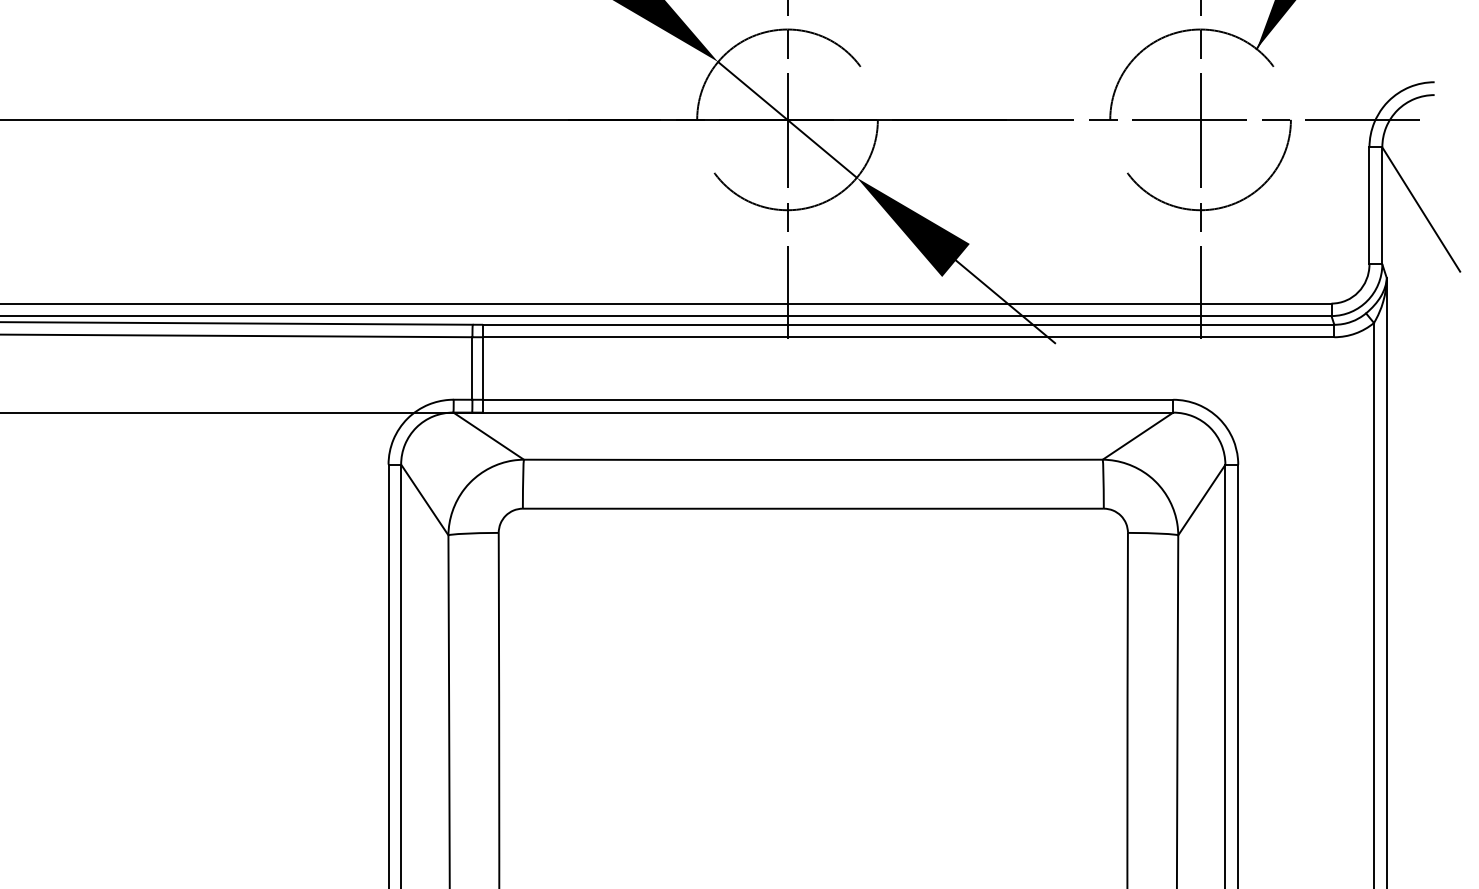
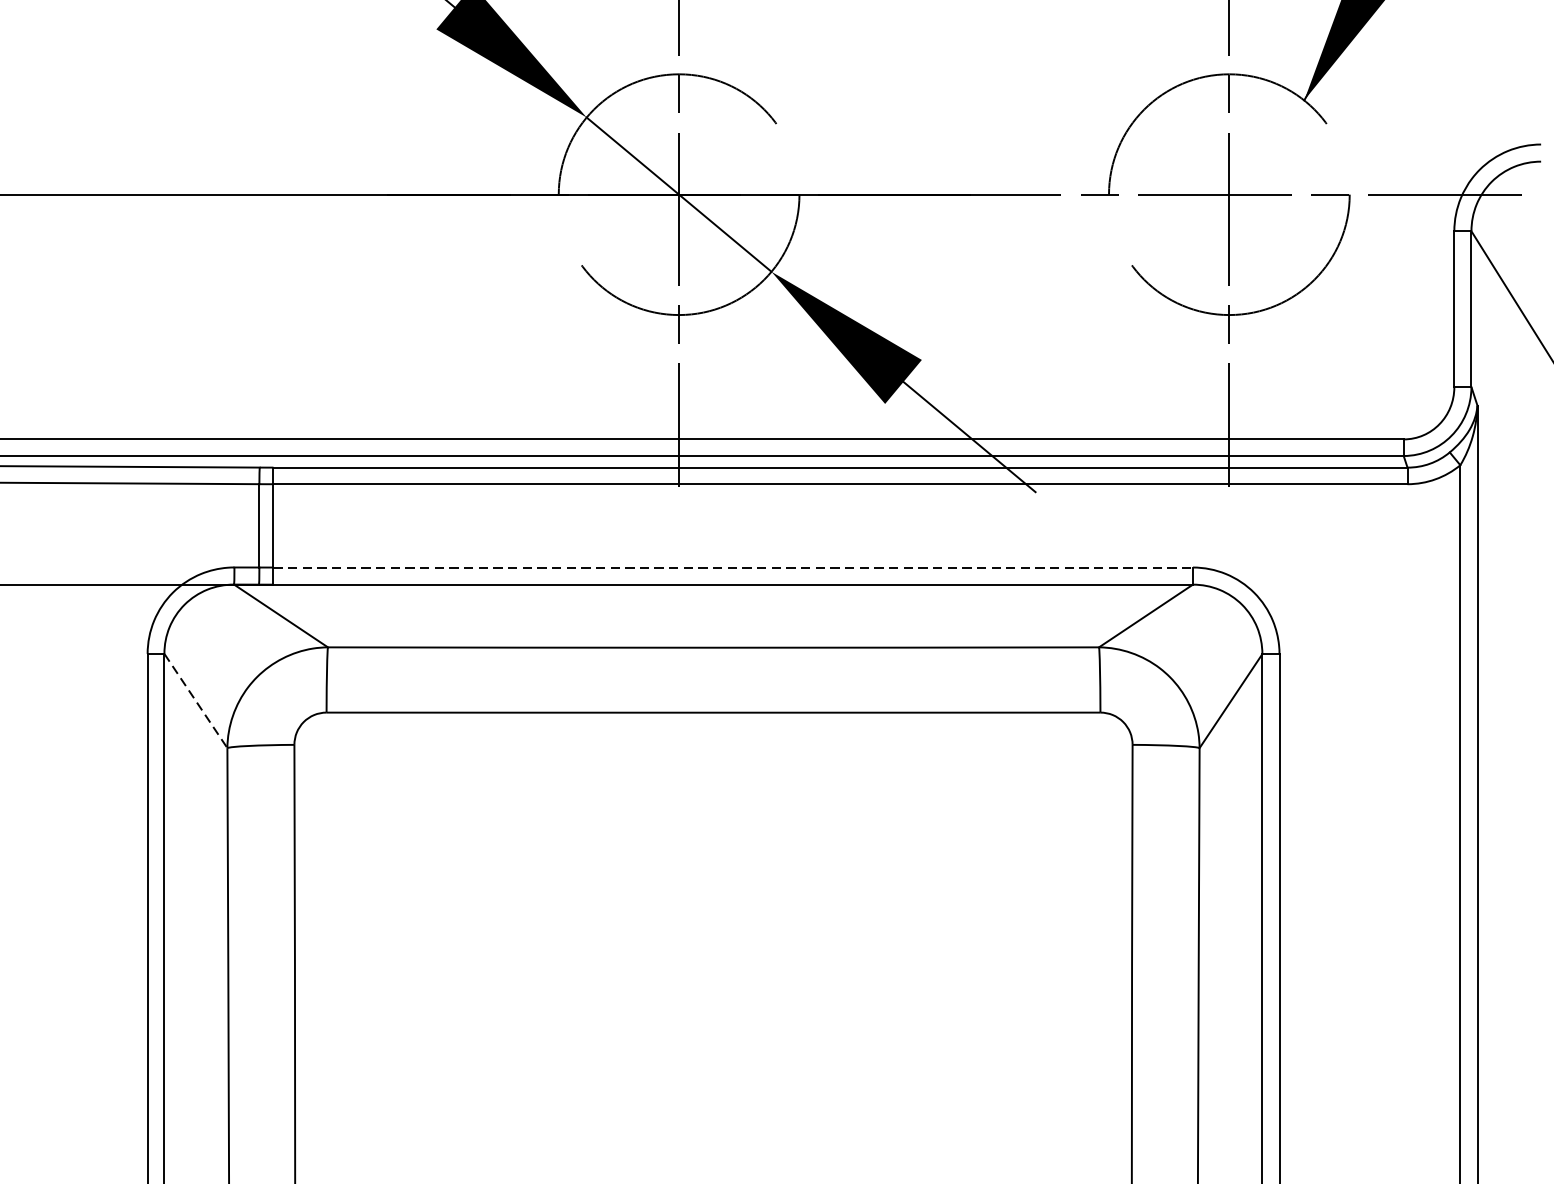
line: (828, 399) -> (733, 567), solid -> dashed
line: (424, 499) -> (195, 700), solid -> dashed

